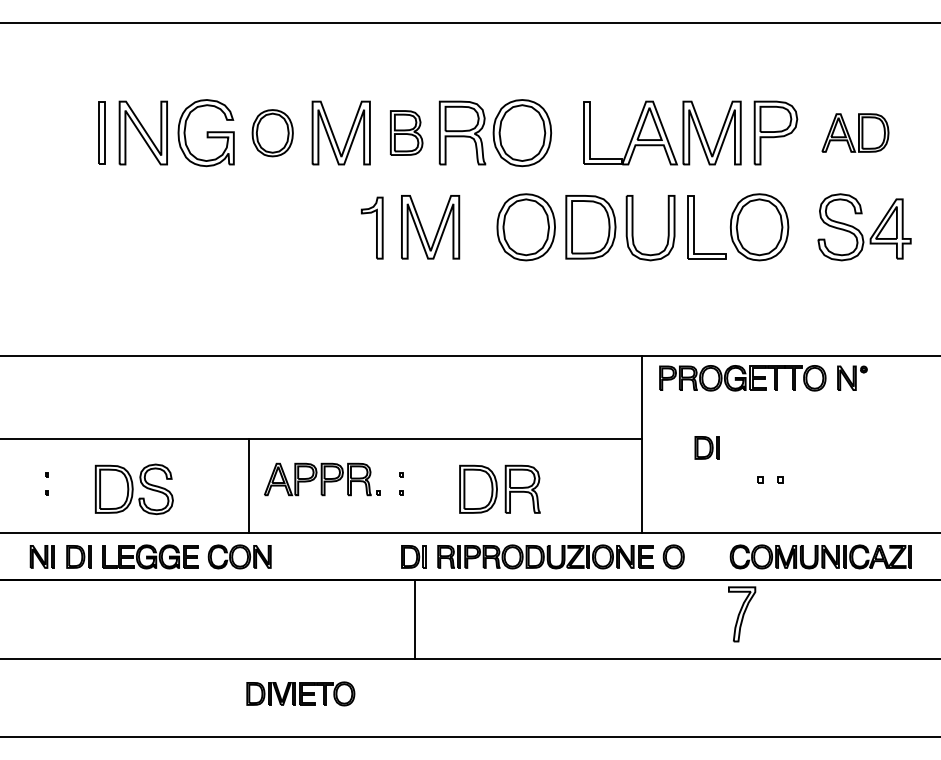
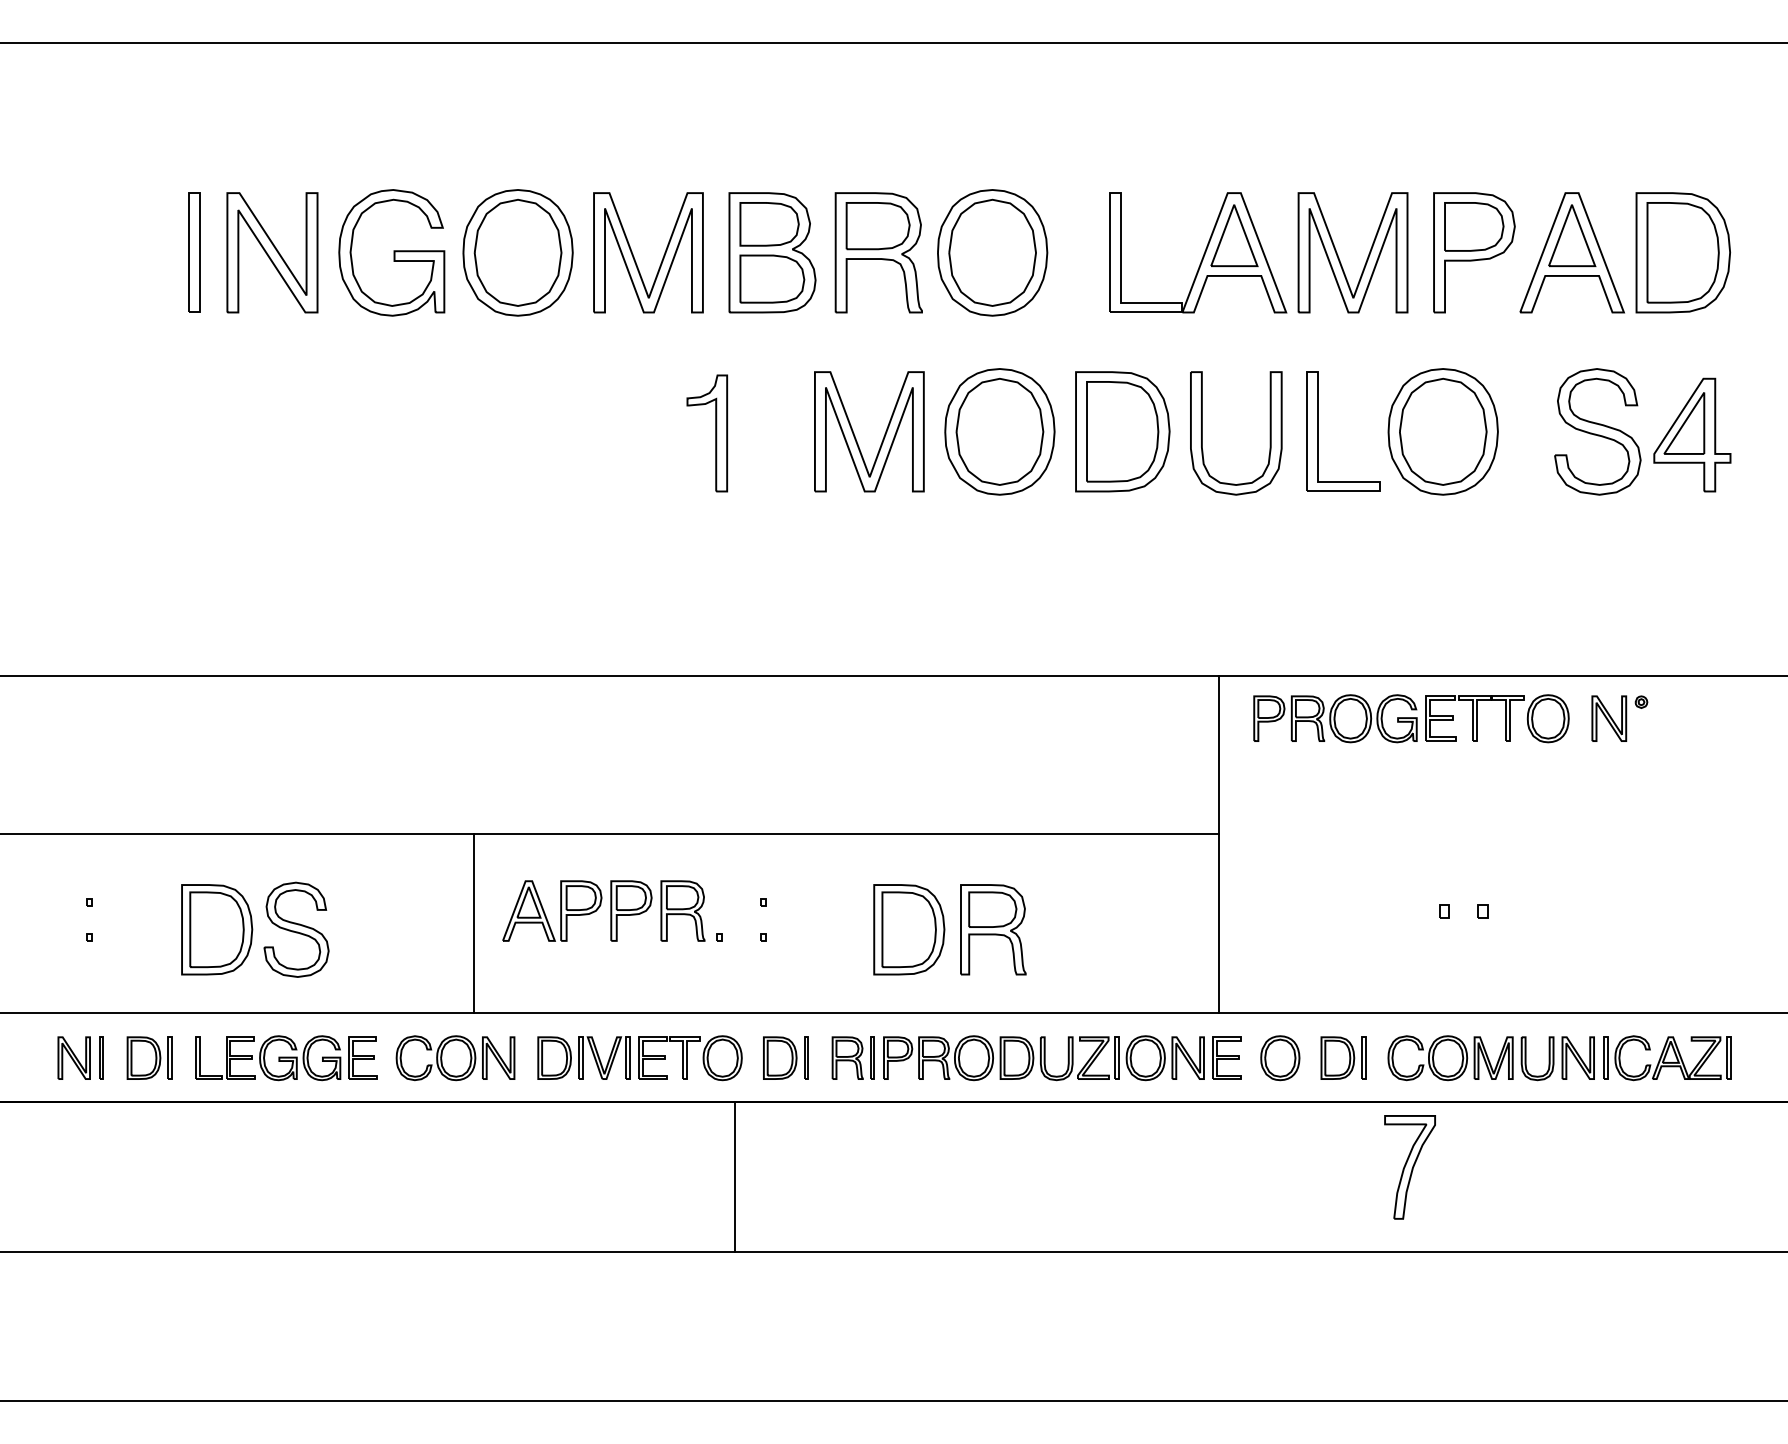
part: (406, 132) -> (772, 251), size x1.43
part: (855, 132) -> (1625, 251), size x1.67
part: (272, 133) -> (517, 253), size x1.43
part: (423, 228) -> (855, 434), moved
part: (706, 447) -> (1342, 1057), moved
line: (414, 619) -> (734, 1177), moved
part: (300, 693) -> (639, 1057), moved

